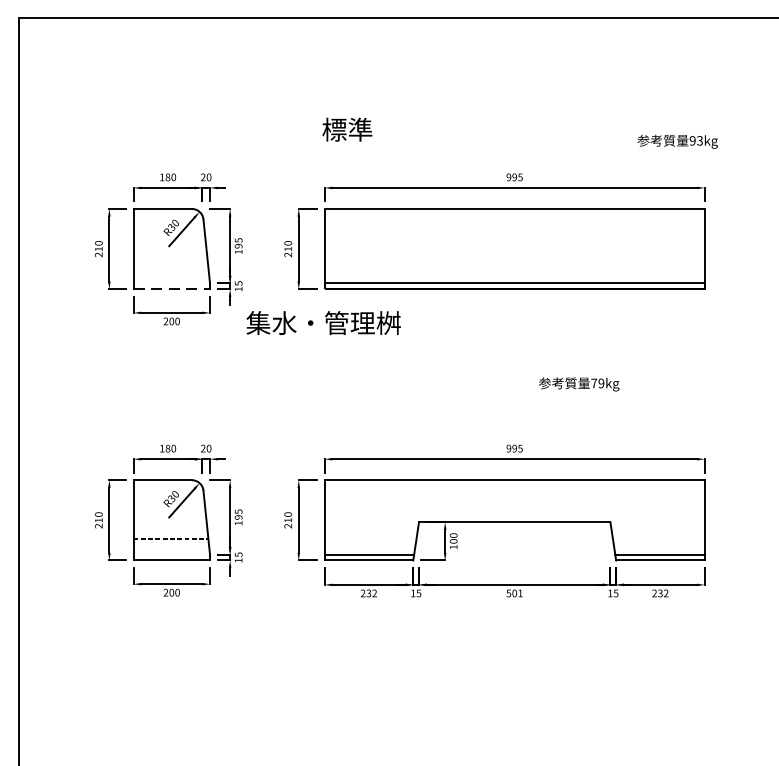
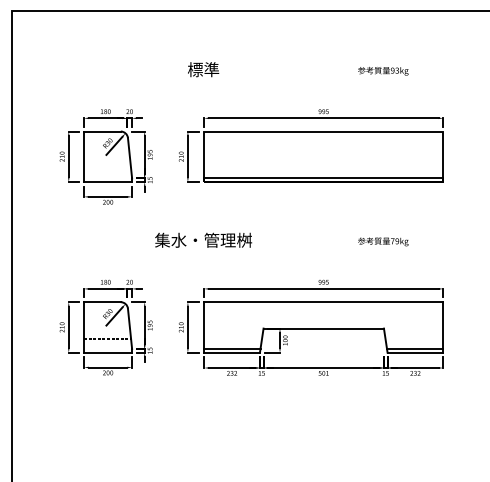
text: (347, 129) -> (203, 69), moved
text: (678, 142) -> (383, 71), moved
line: (172, 289) -> (108, 182), dashed -> solid
text: (323, 321) -> (203, 239), moved
text: (579, 383) -> (383, 241), moved

